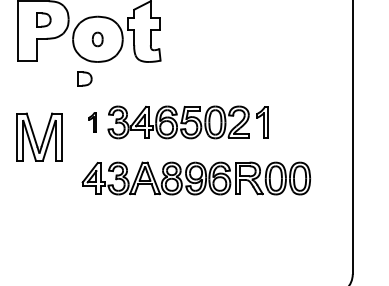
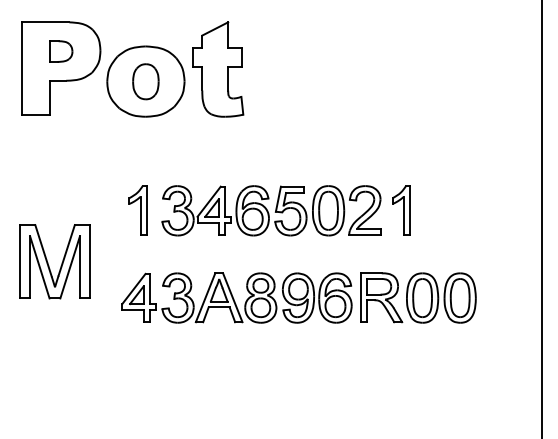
part: (97, 39) -> (145, 81), size x1.67
part: (84, 78) -> (125, 142), removed
part: (92, 122) -> (137, 210), size x1.67
part: (39, 136) -> (55, 260), moved

